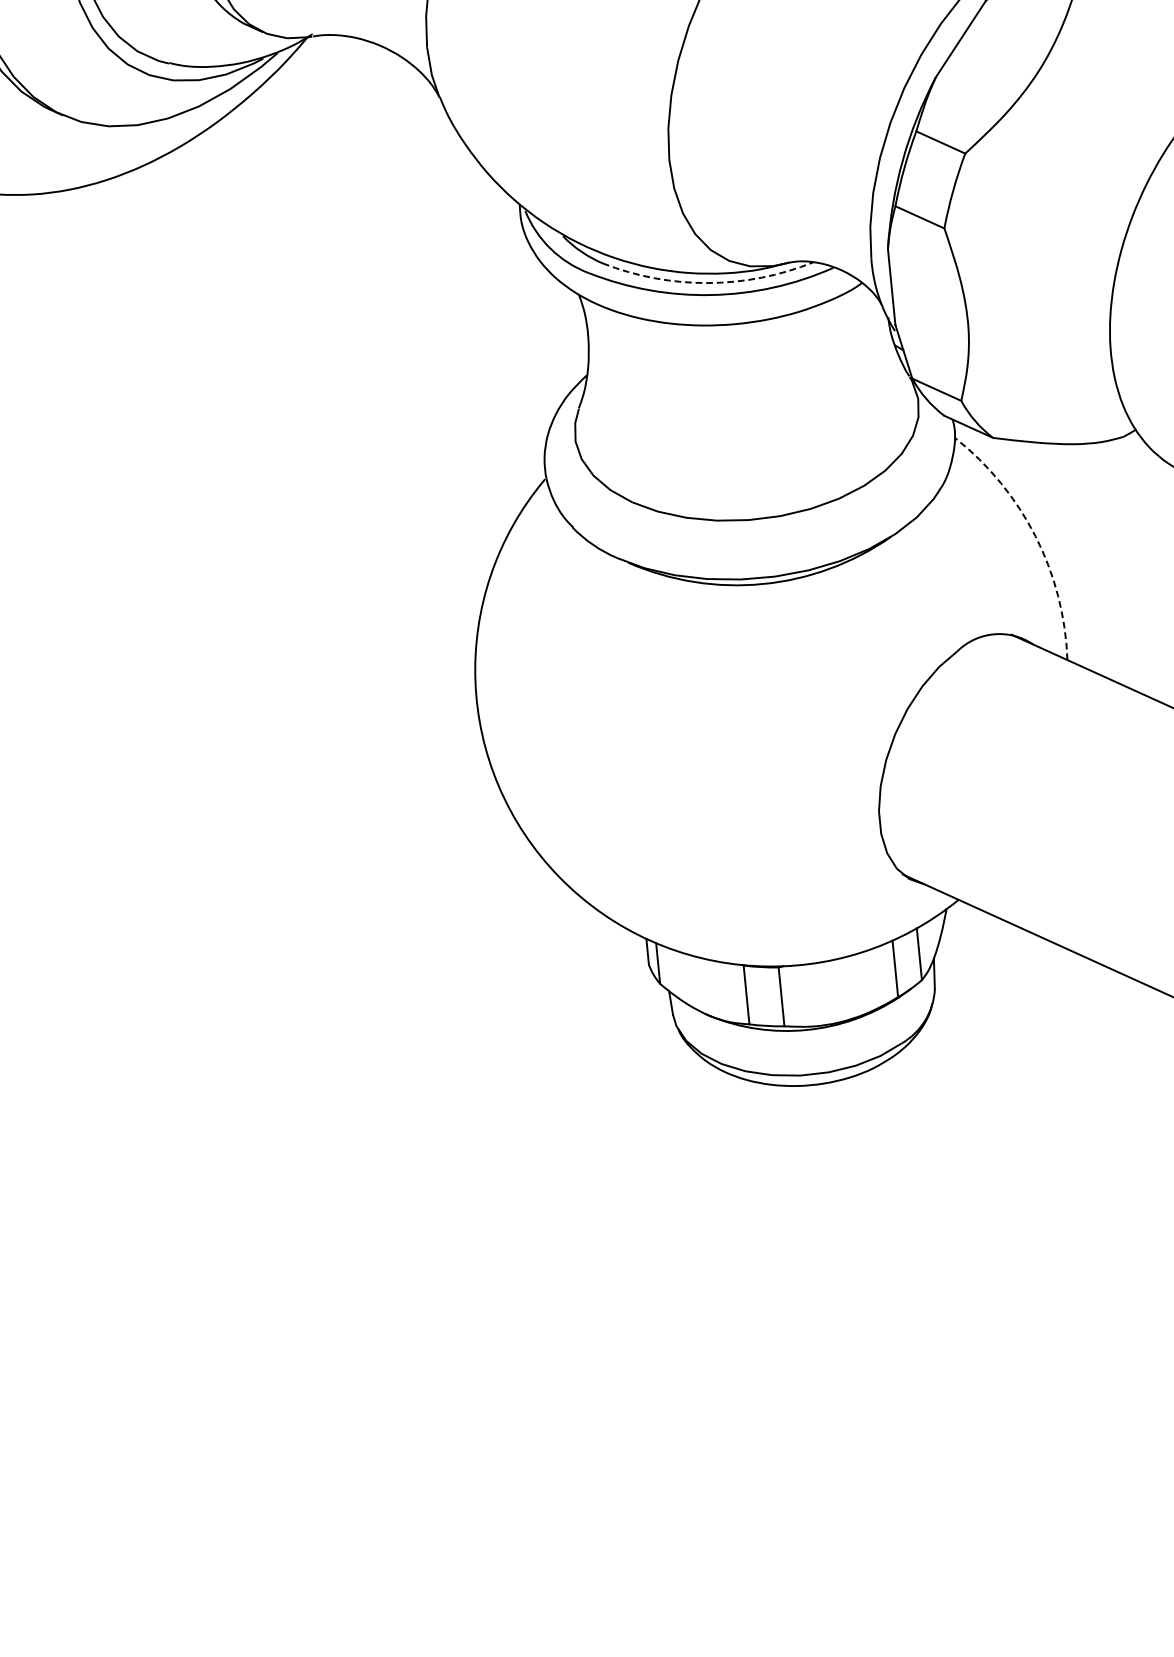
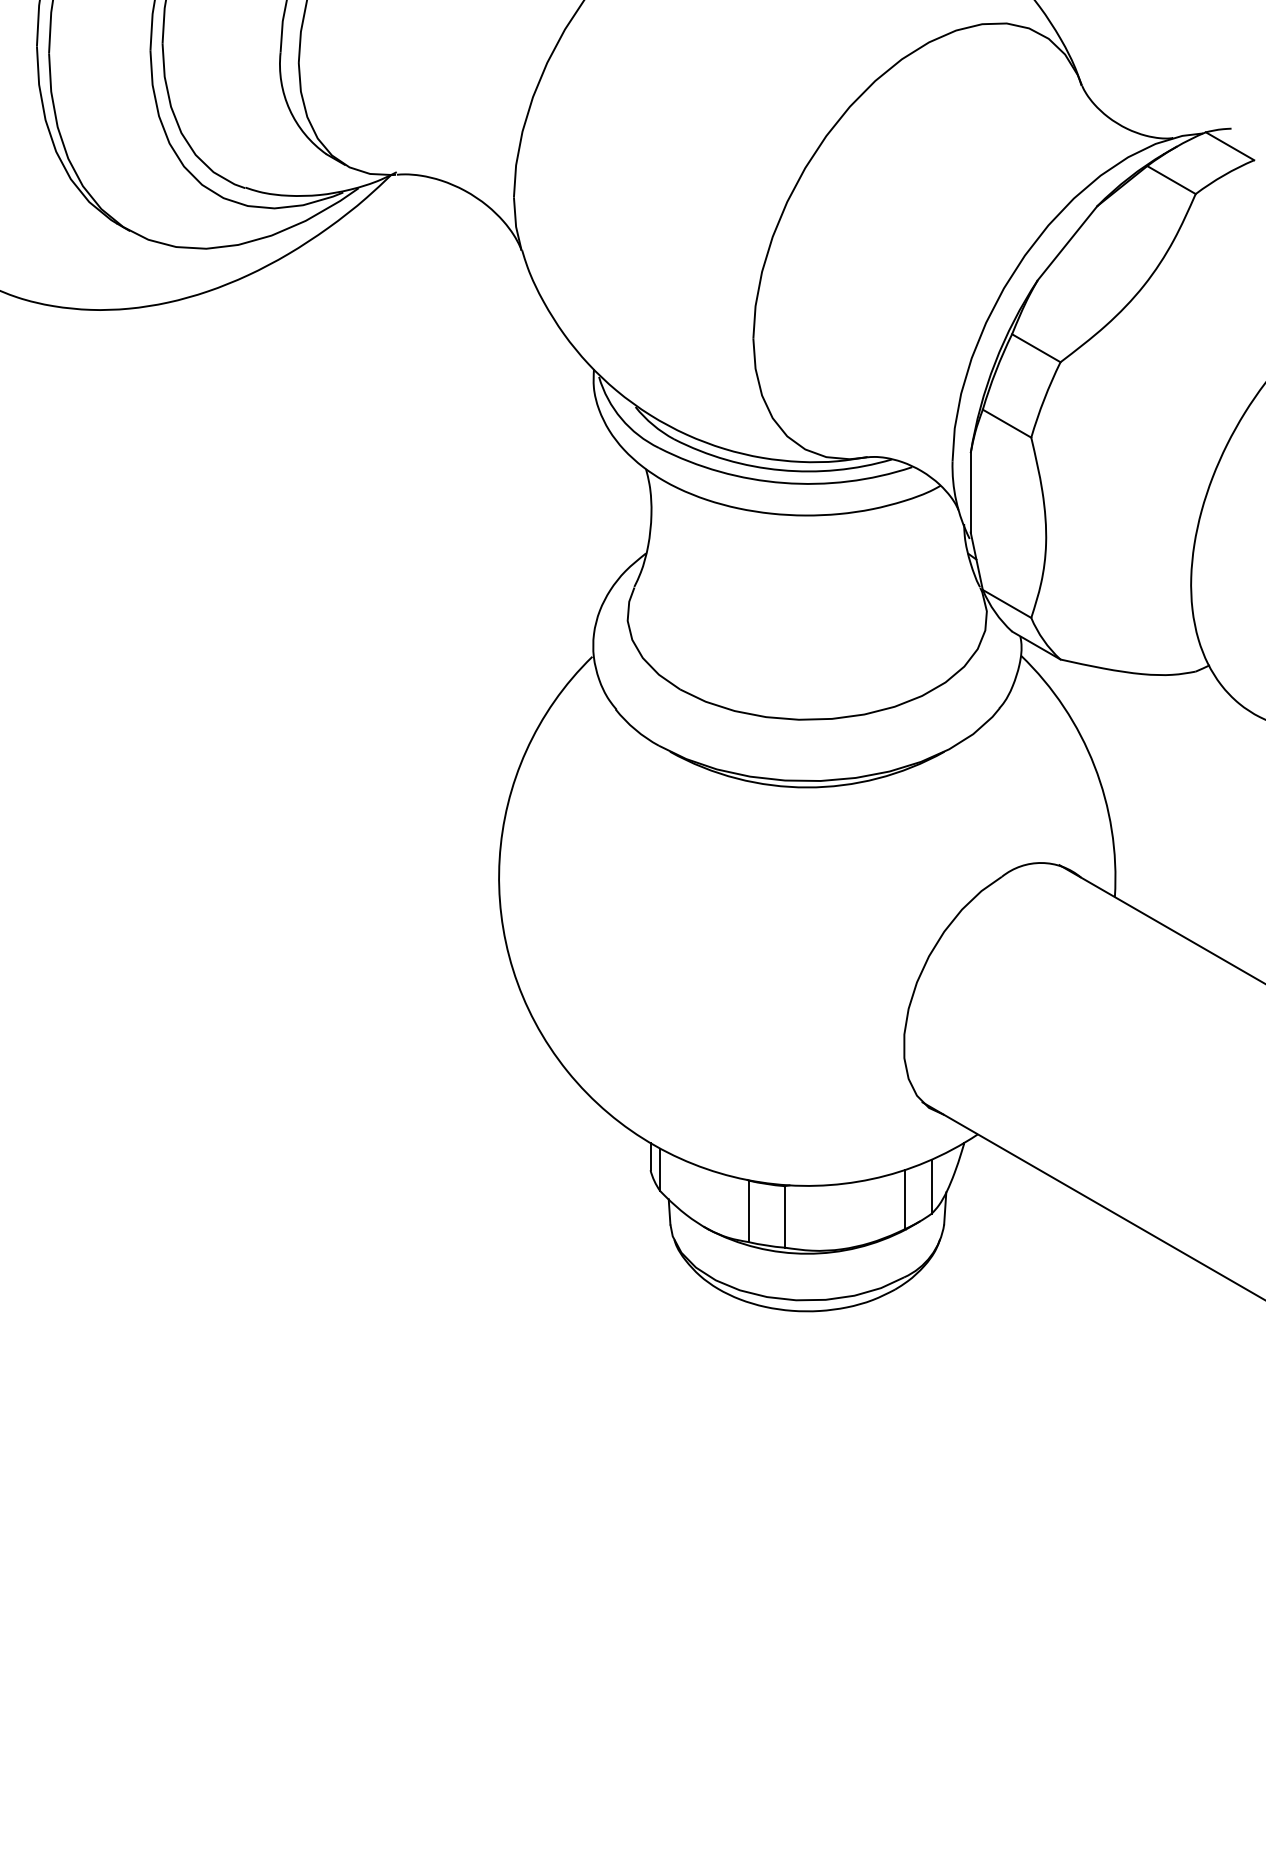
arc: (708, 283) -> (781, 470), dashed -> solid
arc: (1035, 537) -> (1094, 766), dashed -> solid

